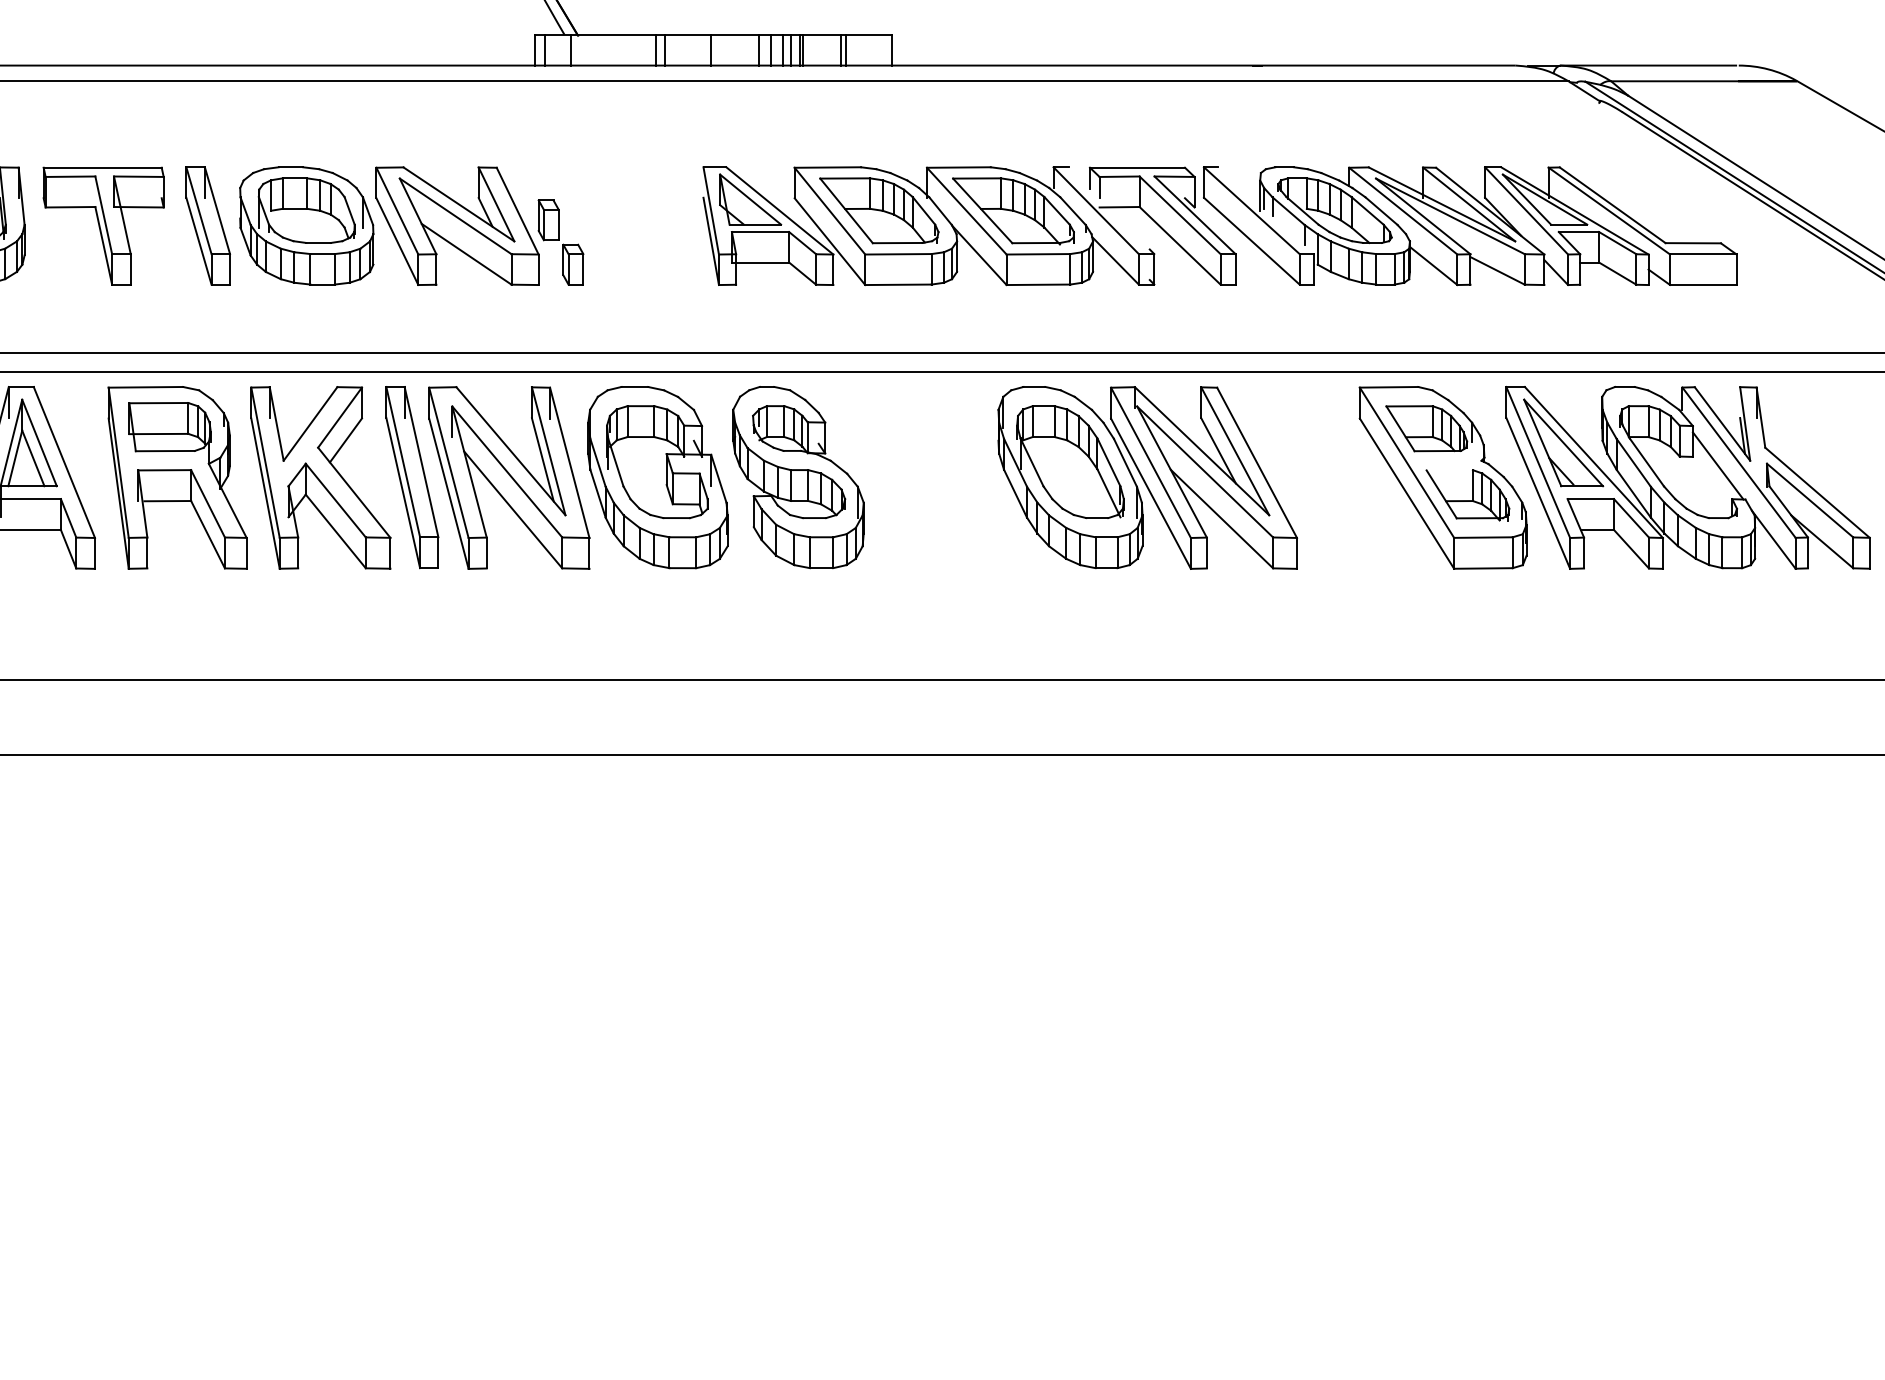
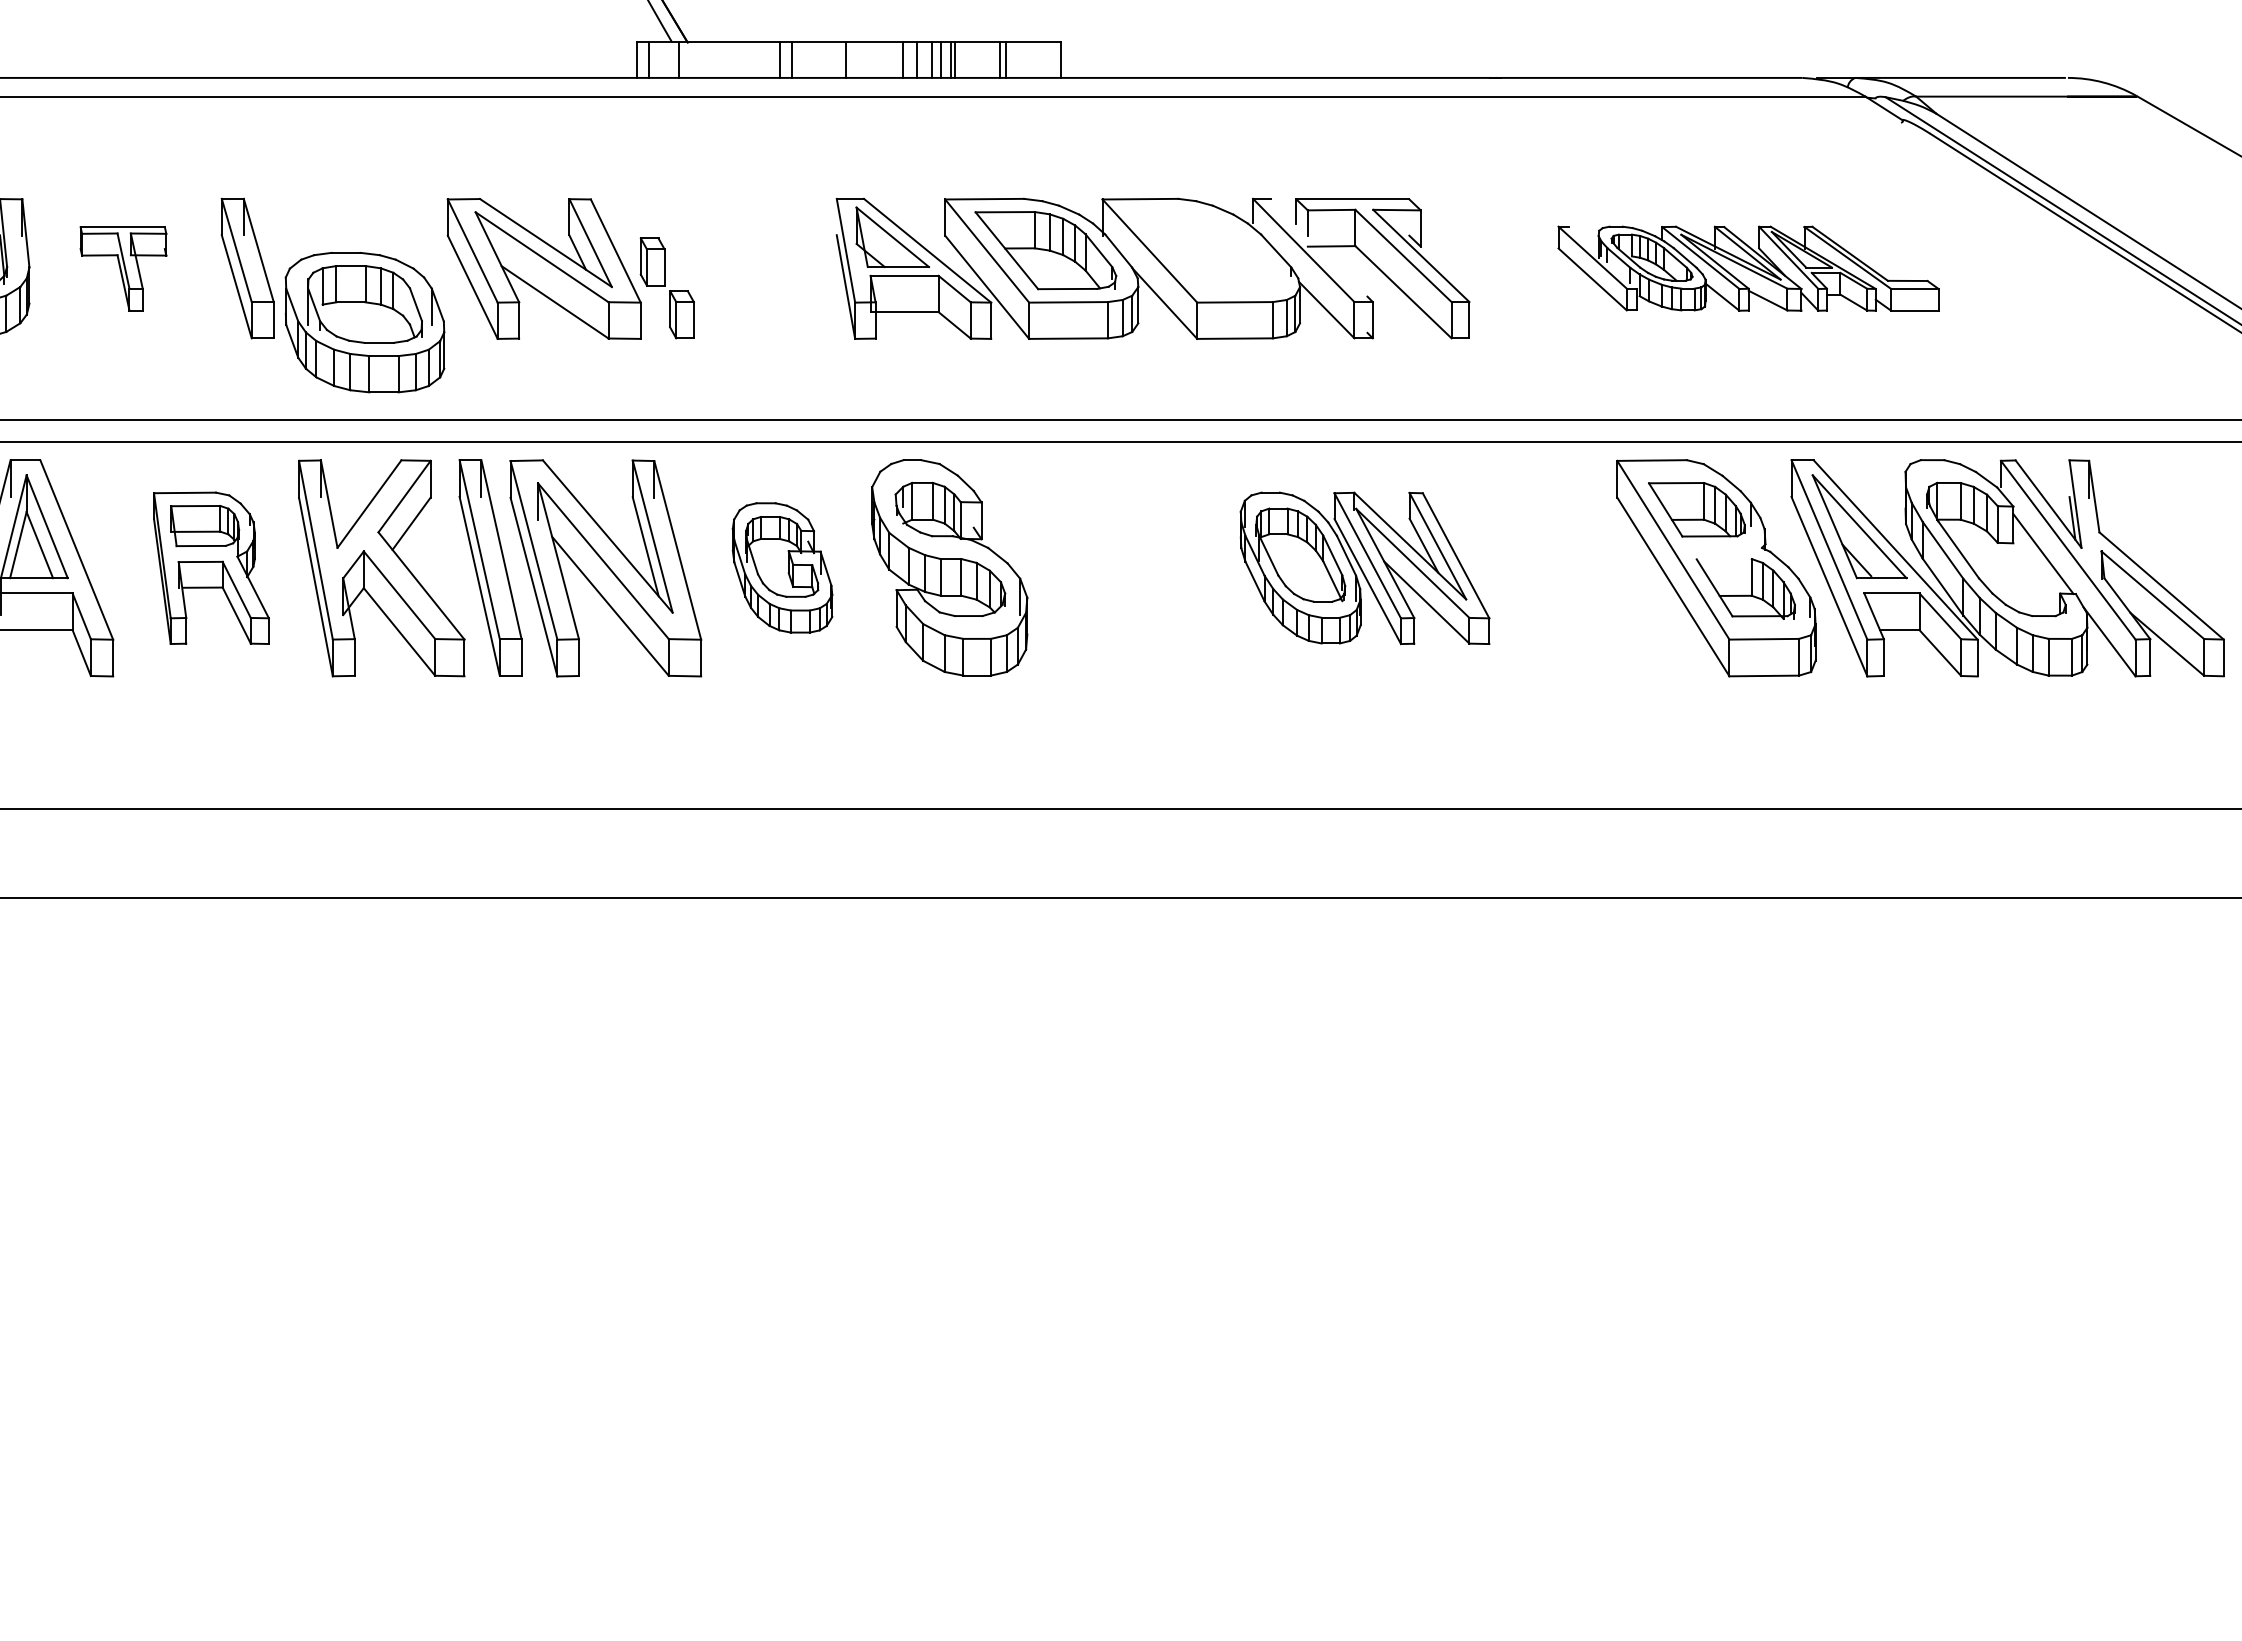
part: (1013, 211) -> (1205, 251), removed
part: (103, 225) -> (123, 268), size x0.6
part: (306, 225) -> (364, 322), moved
part: (1470, 225) -> (1748, 268), size x0.6
part: (657, 477) -> (782, 567), size x0.6
part: (177, 478) -> (211, 568), size x0.7
part: (1147, 478) -> (1364, 568), size x0.7

